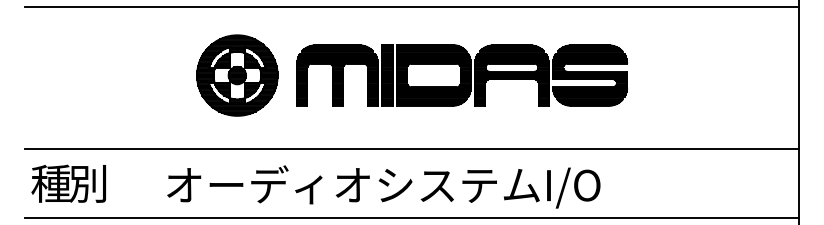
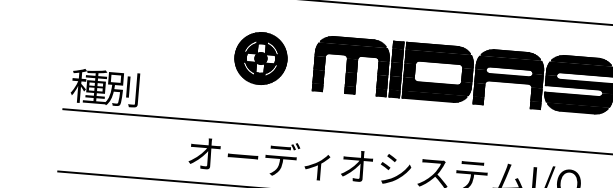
part: (237, 75) -> (261, 58), size x0.7
text: (68, 183) -> (104, 87), moved

